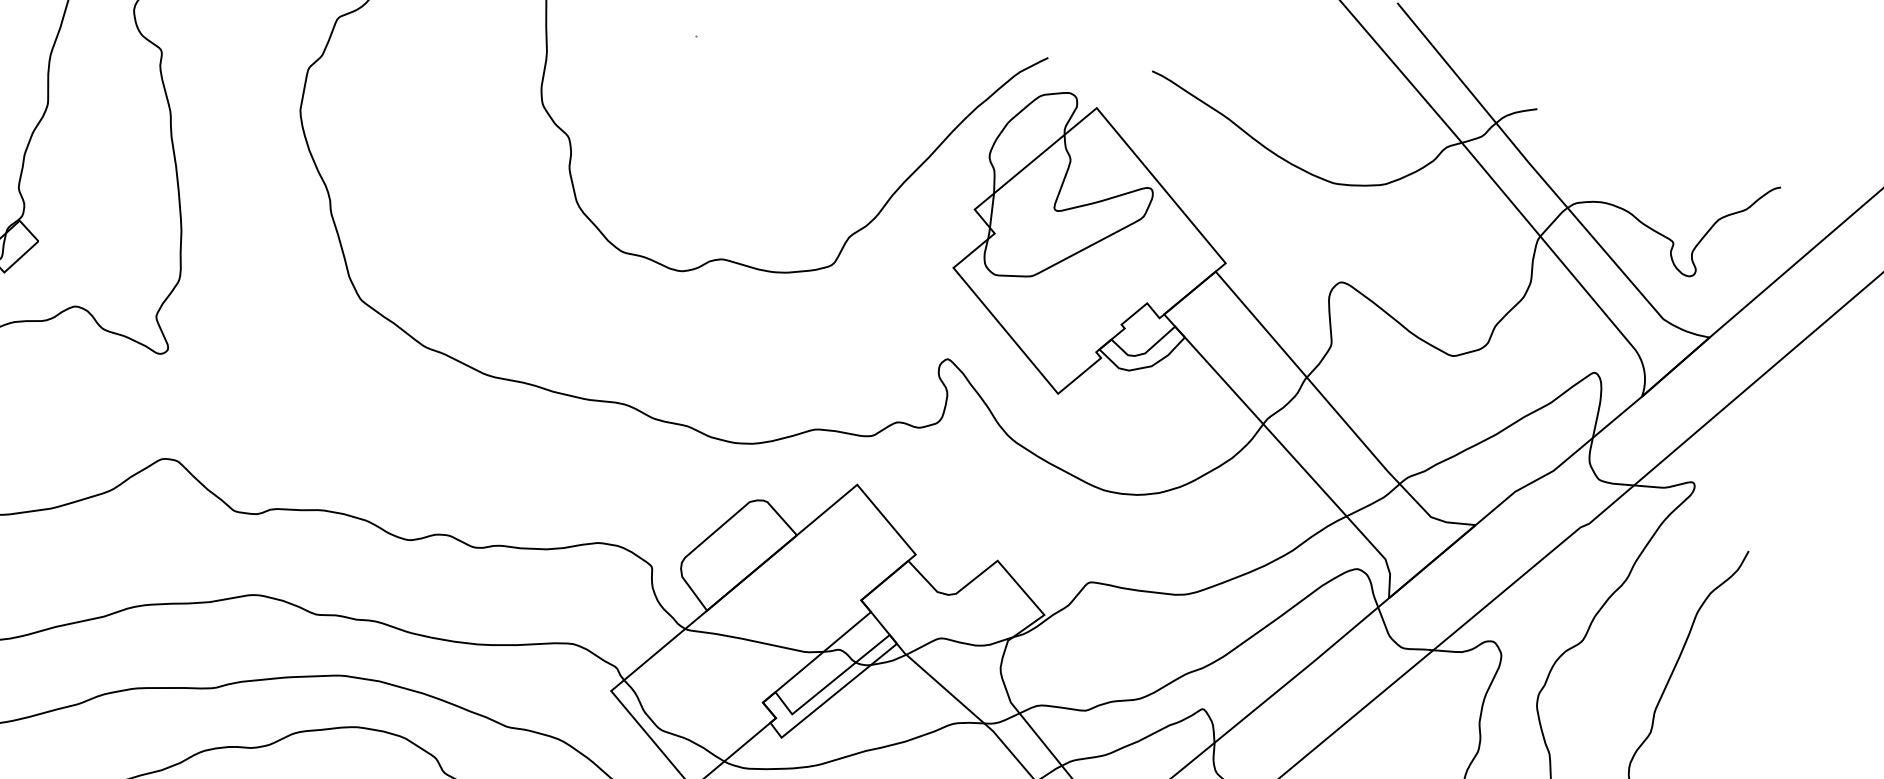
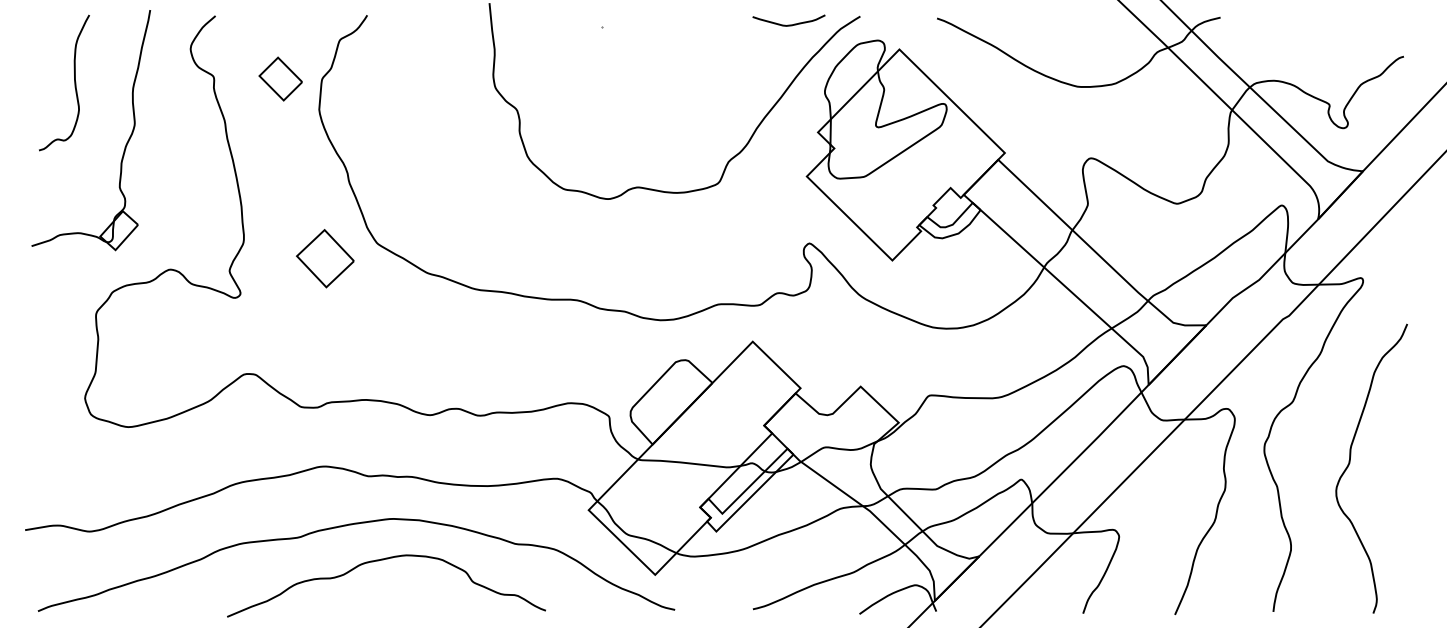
curve: (949, 58) -> (788, 24), added
part: (252, 62) -> (280, 78), added
part: (288, 312) -> (325, 258), added

